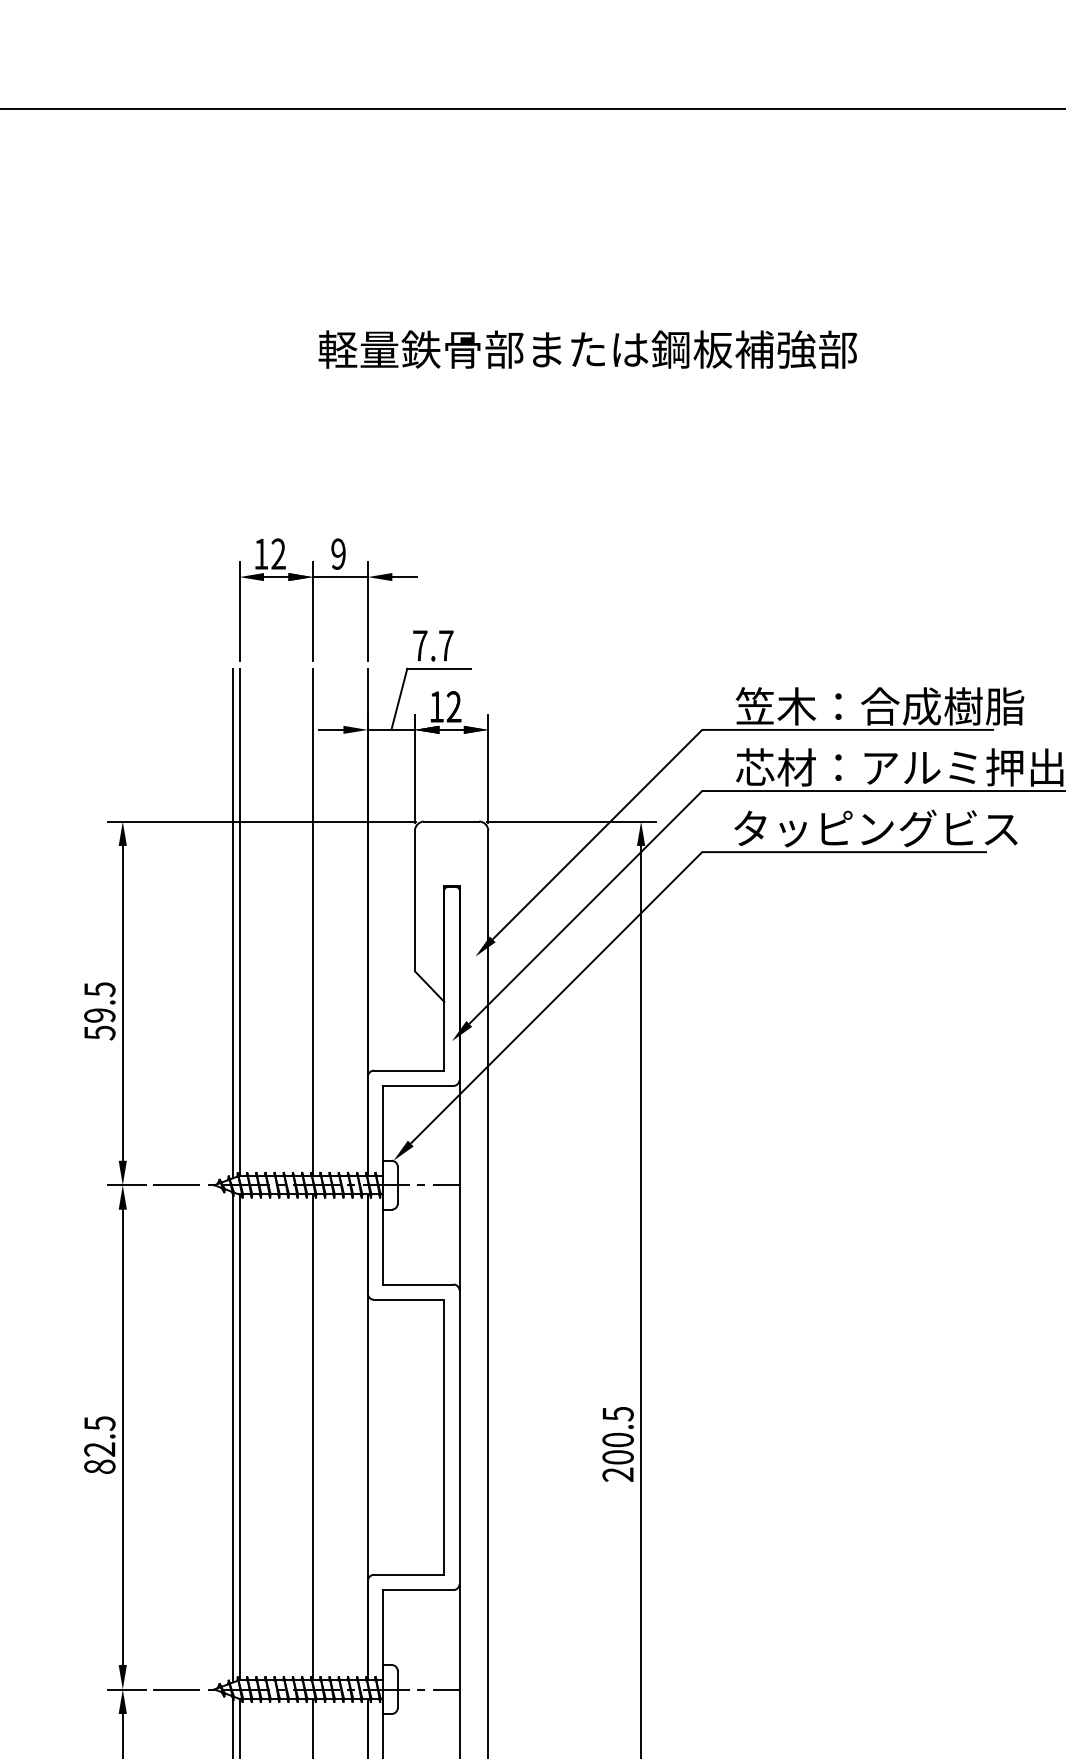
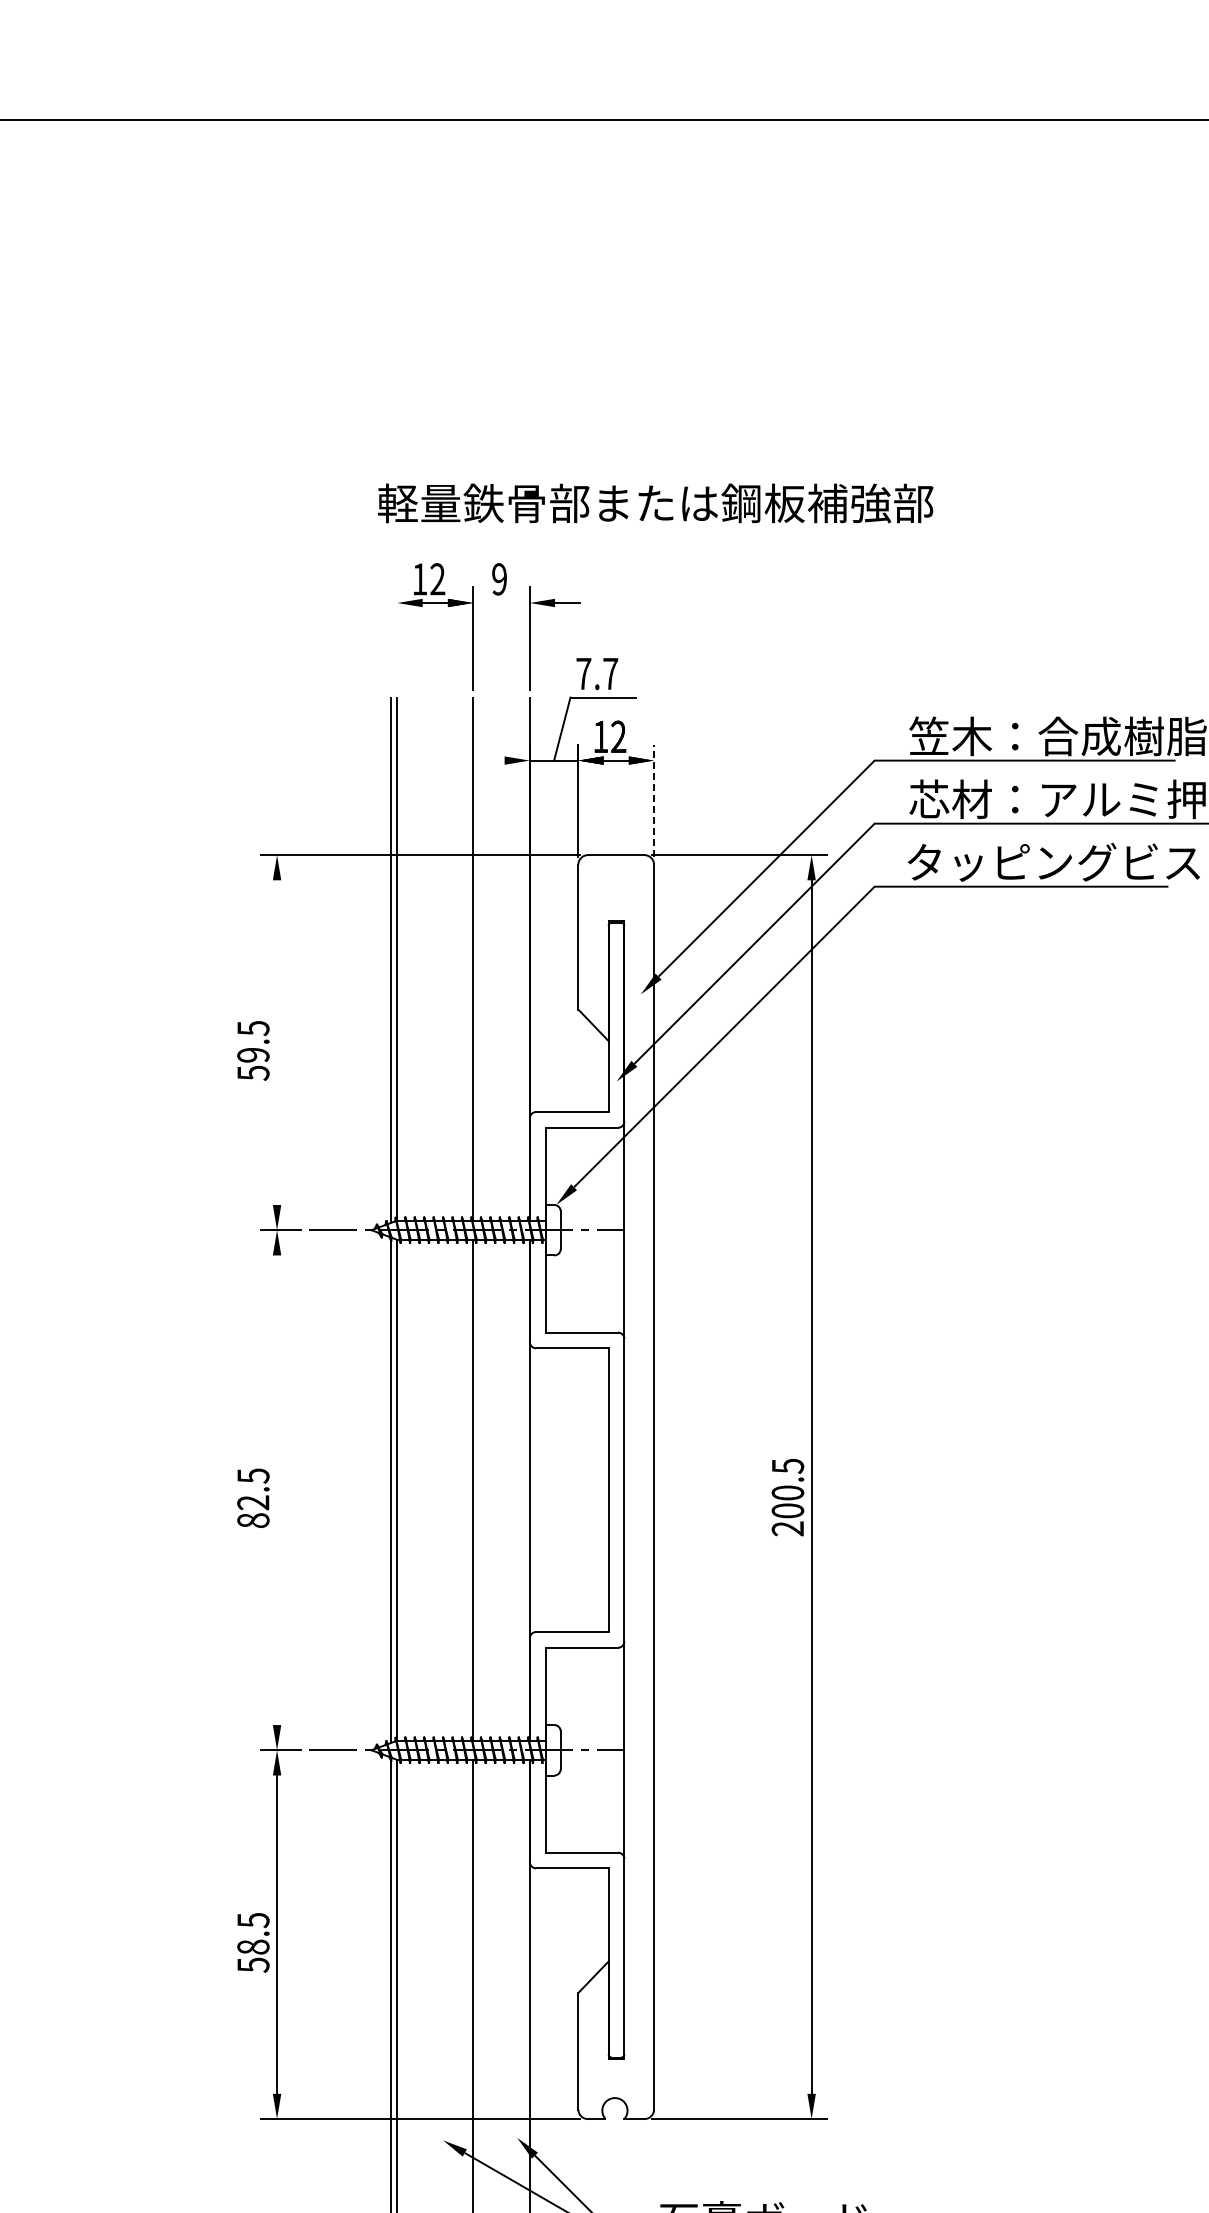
text: (587, 349) -> (655, 503), moved
line: (340, 577) -> (501, 603), removed
line: (239, 611) -> (397, 638), removed
line: (330, 729) -> (491, 760), removed
line: (488, 768) -> (654, 800), solid -> dashed
line: (123, 1003) -> (277, 1042), removed
line: (123, 1437) -> (277, 1490), removed

